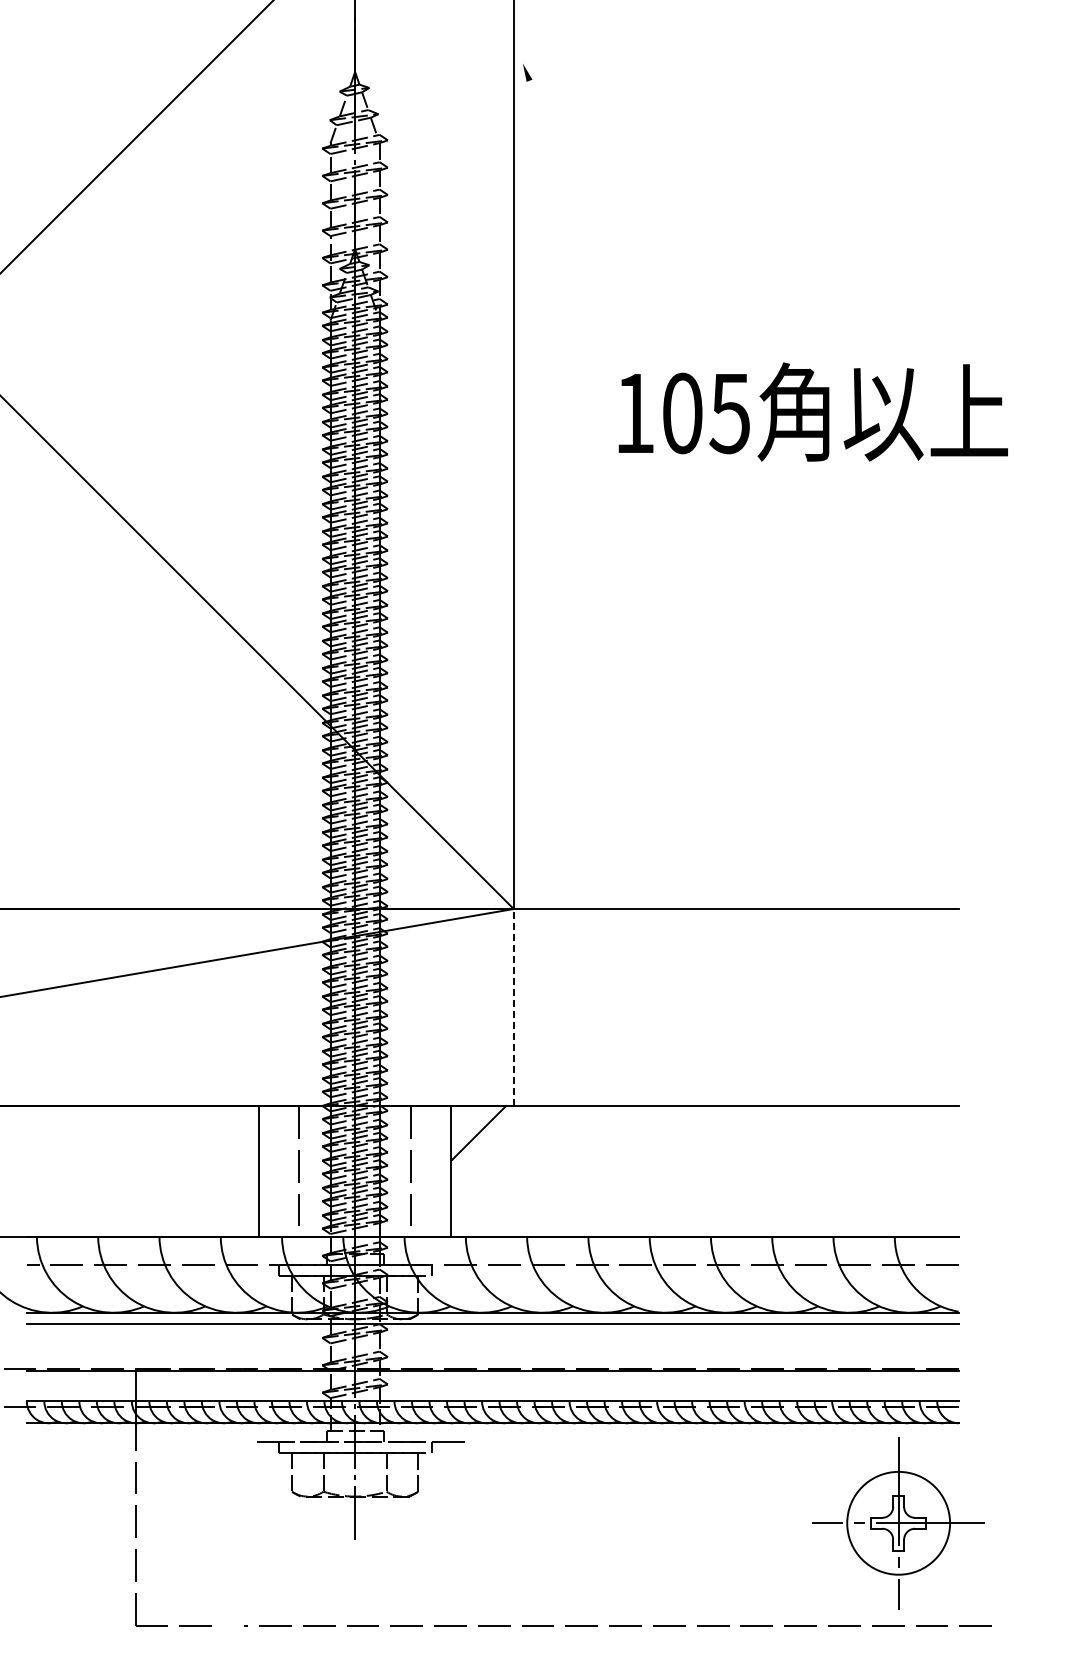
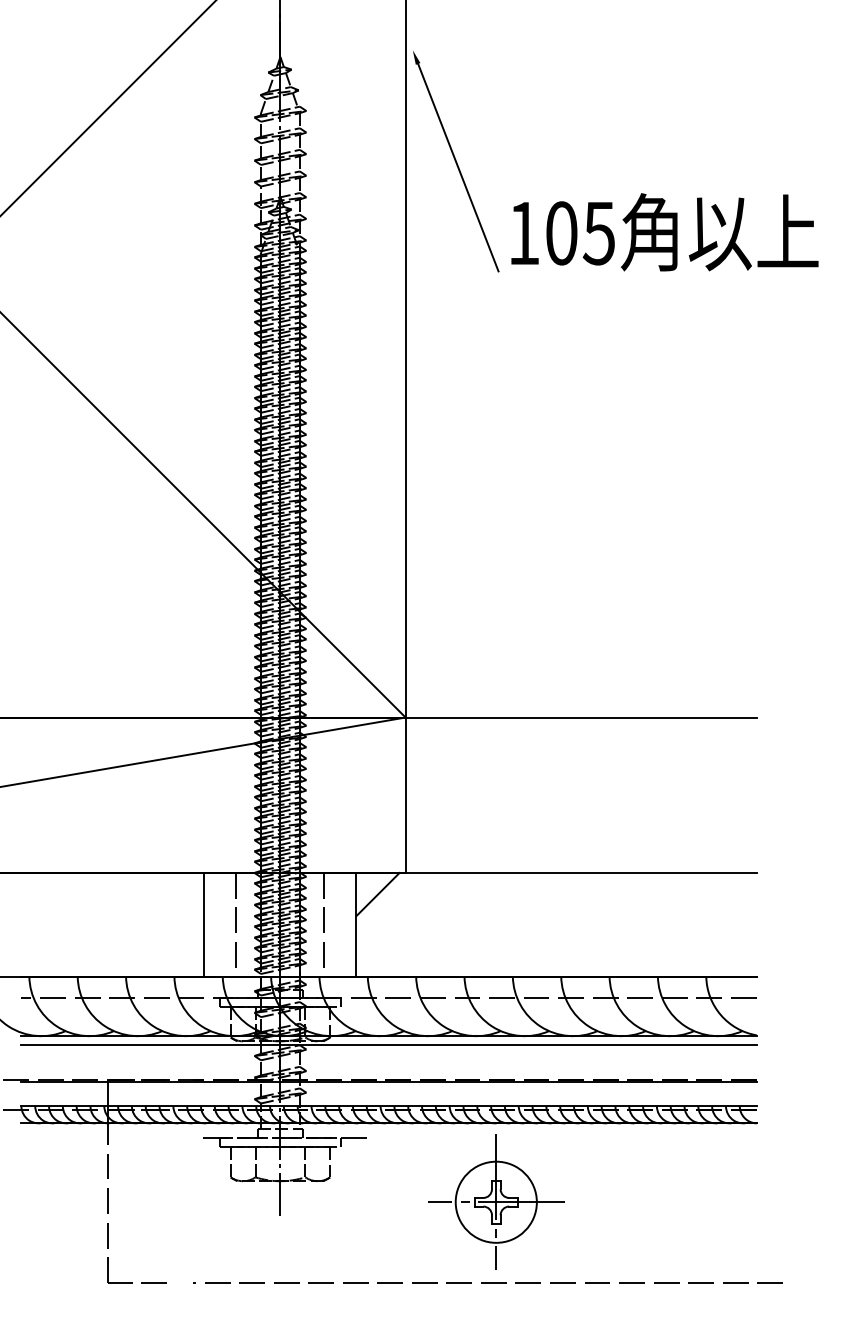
line: (580, 211) -> (458, 167), added
text: (812, 411) -> (664, 231), moved
line: (513, 1007) -> (405, 795), dashed -> solid
part: (898, 1523) -> (496, 1202), moved

